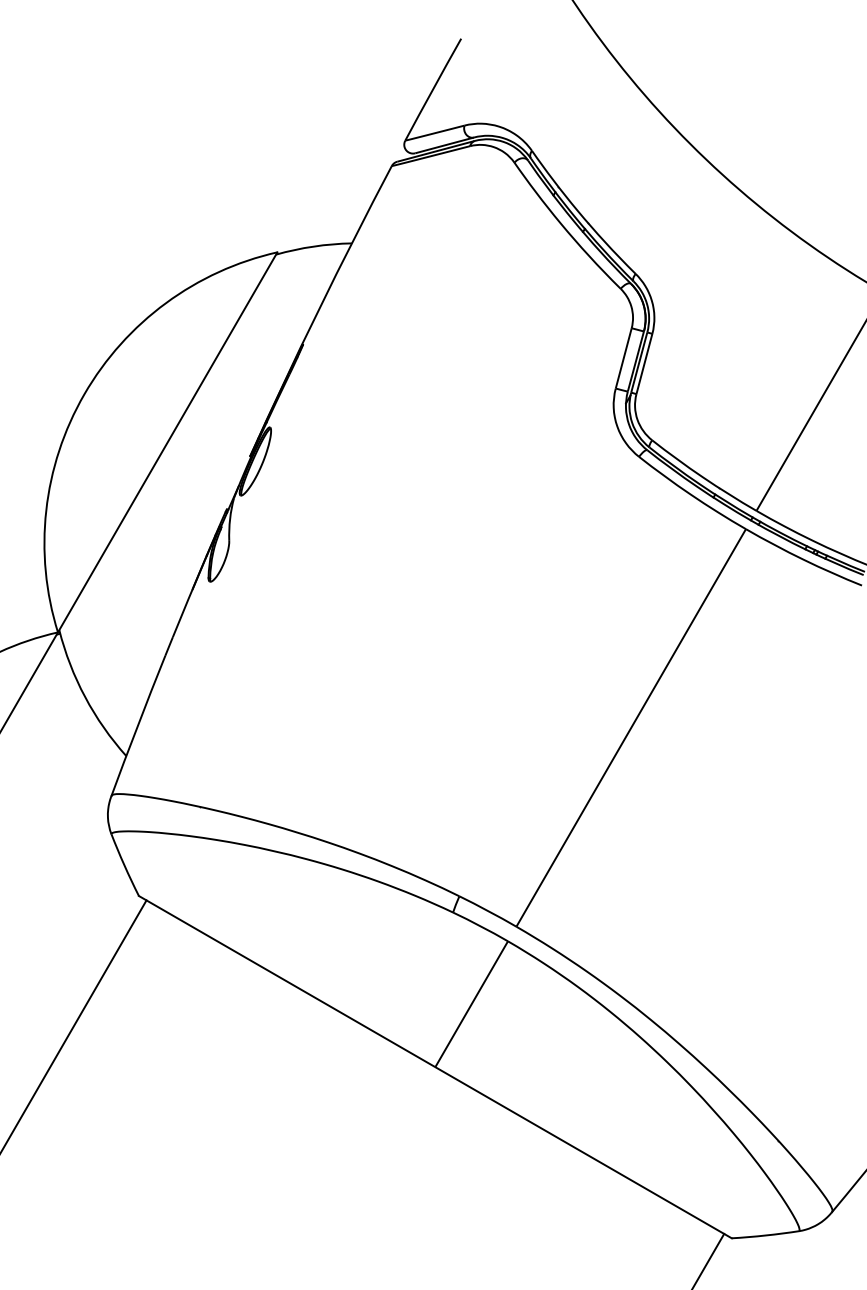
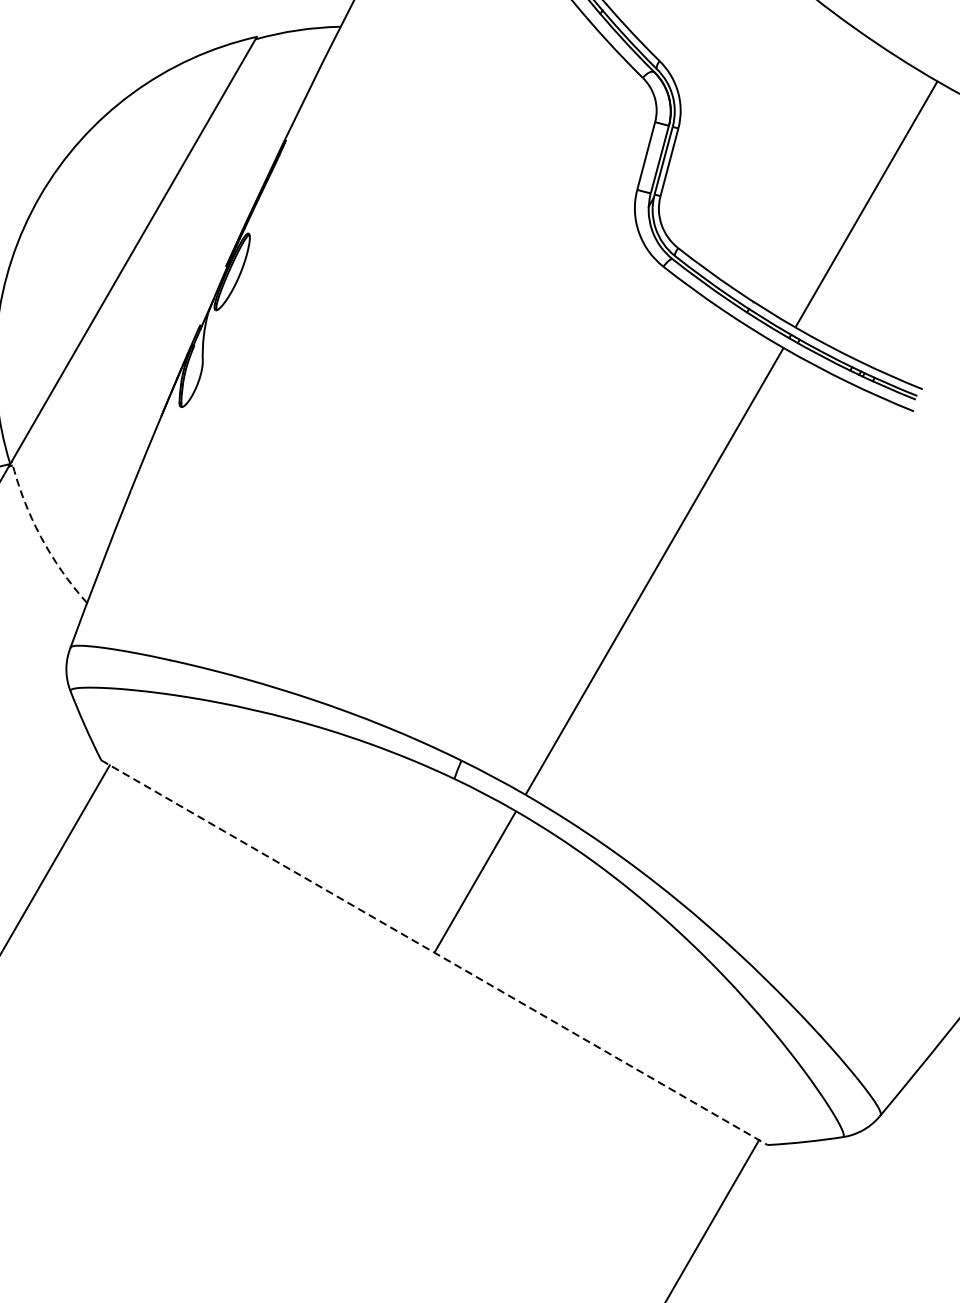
arc: (85, 697) -> (41, 537), solid -> dashed
line: (435, 1067) -> (434, 953), solid -> dashed

